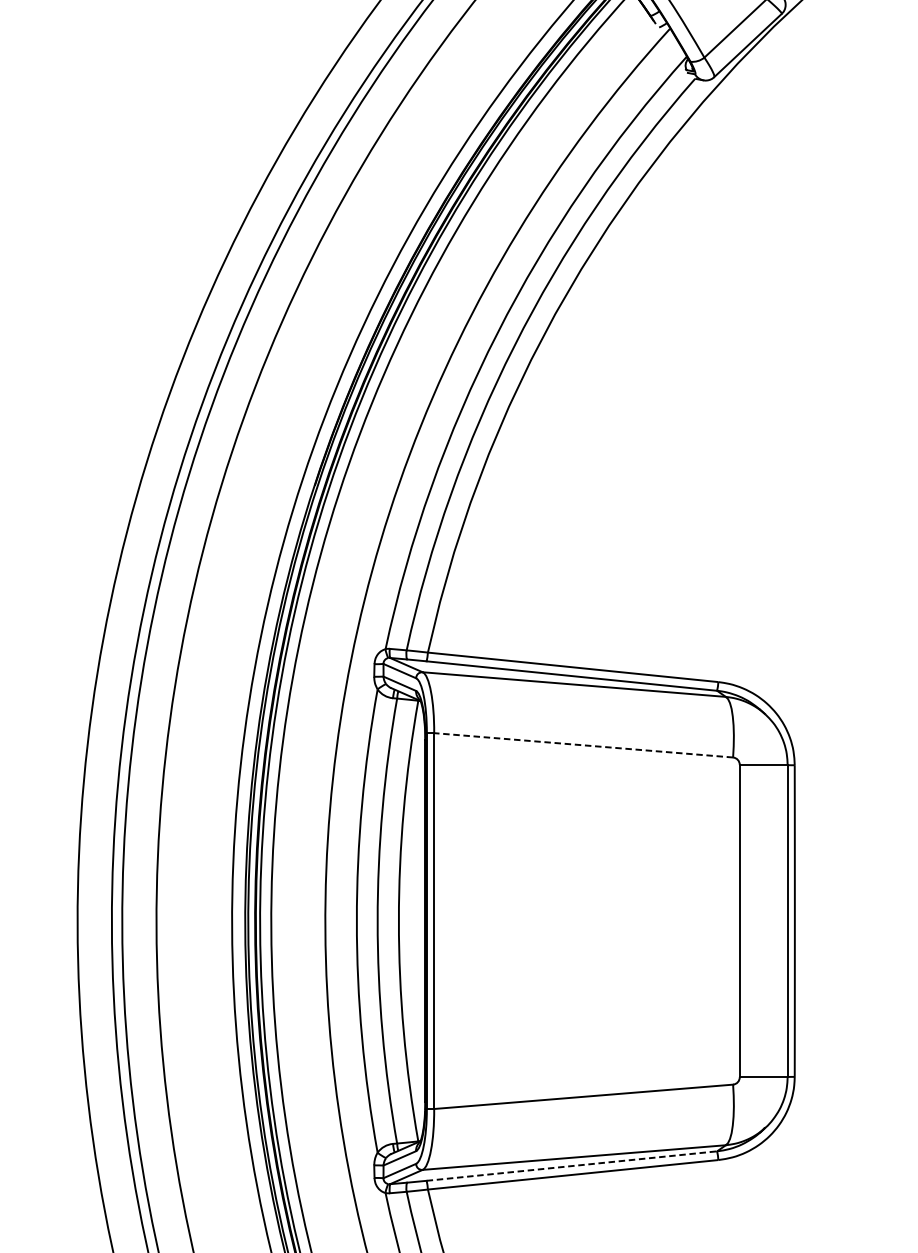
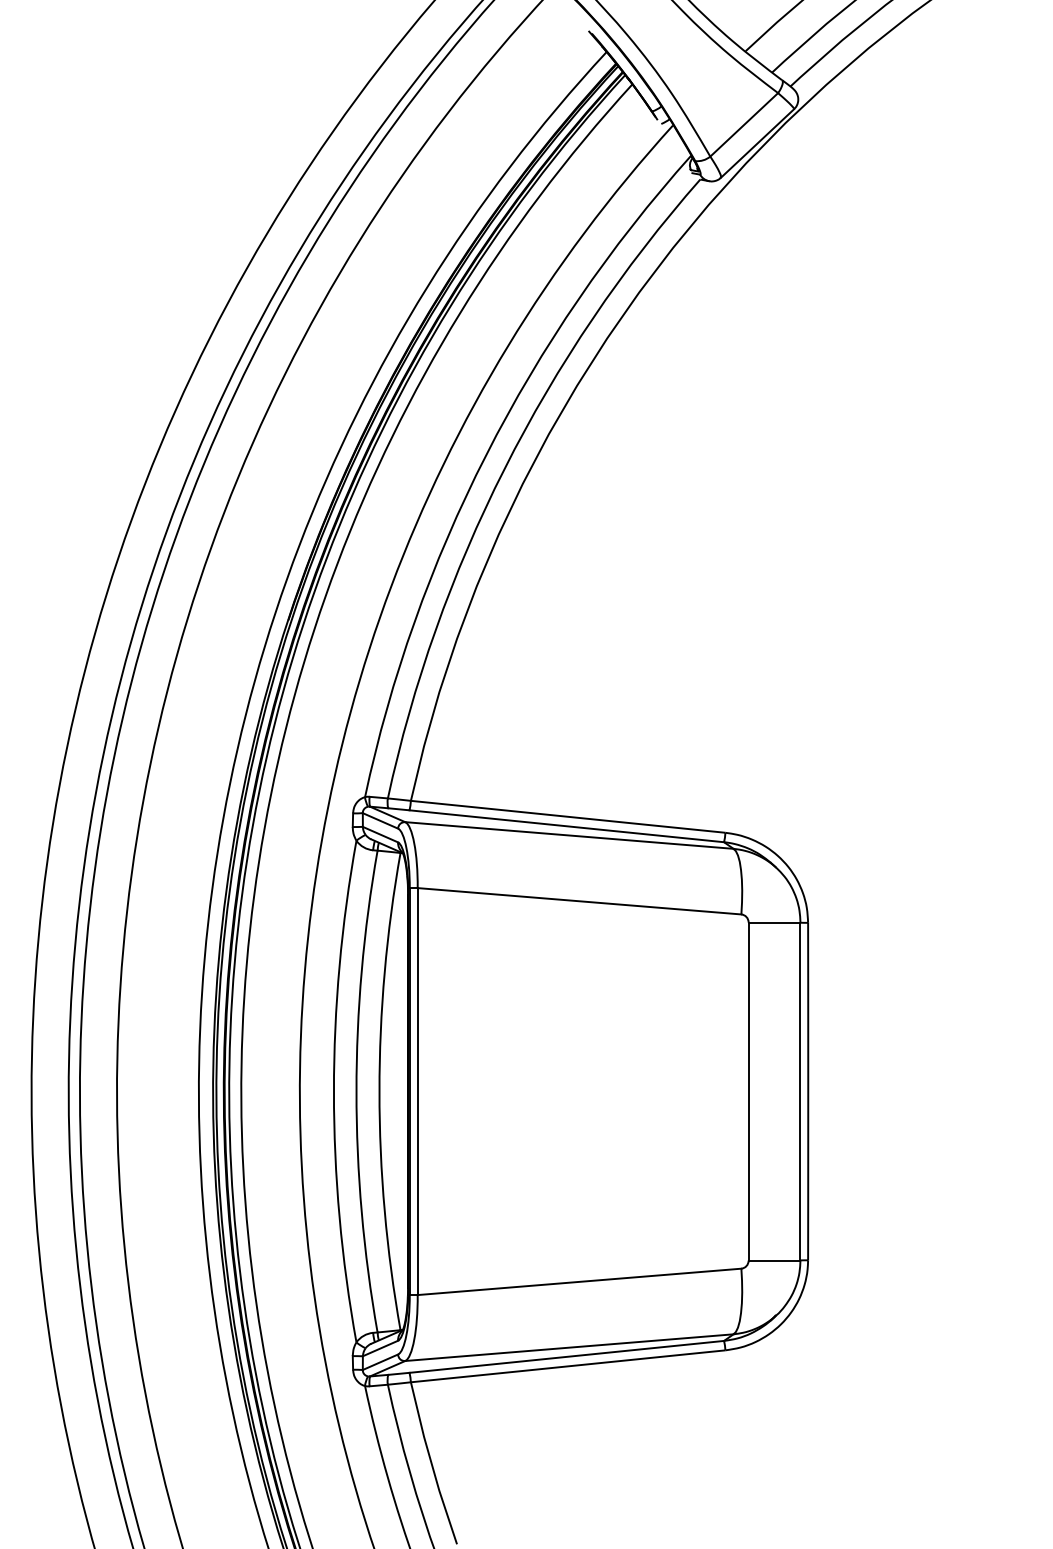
line: (583, 745) -> (579, 901), dashed -> solid
line: (572, 1165) -> (567, 1356), dashed -> solid

